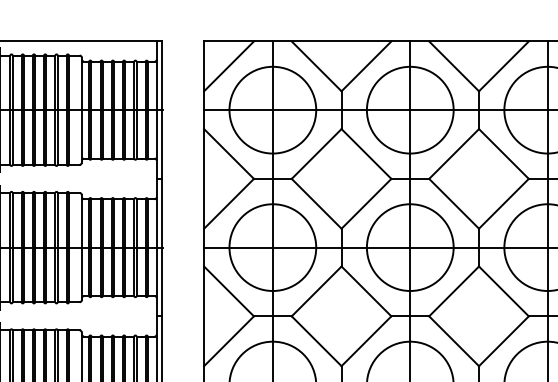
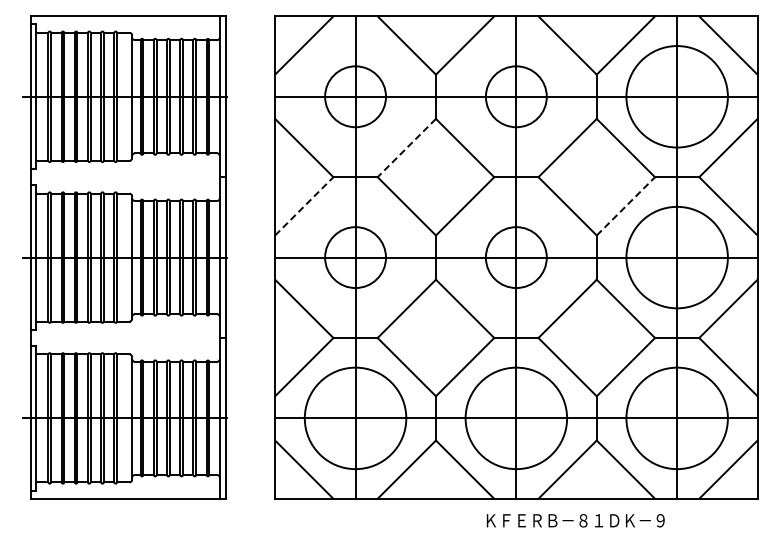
circle: (272, 109) -> (355, 96), size x0.6
circle: (410, 109) -> (516, 96), size x0.6
line: (316, 154) -> (406, 148), solid -> dashed
line: (229, 203) -> (304, 205), solid -> dashed
line: (504, 203) -> (626, 205), solid -> dashed
circle: (272, 247) -> (355, 257), size x0.6
circle: (410, 247) -> (516, 257), size x0.6

